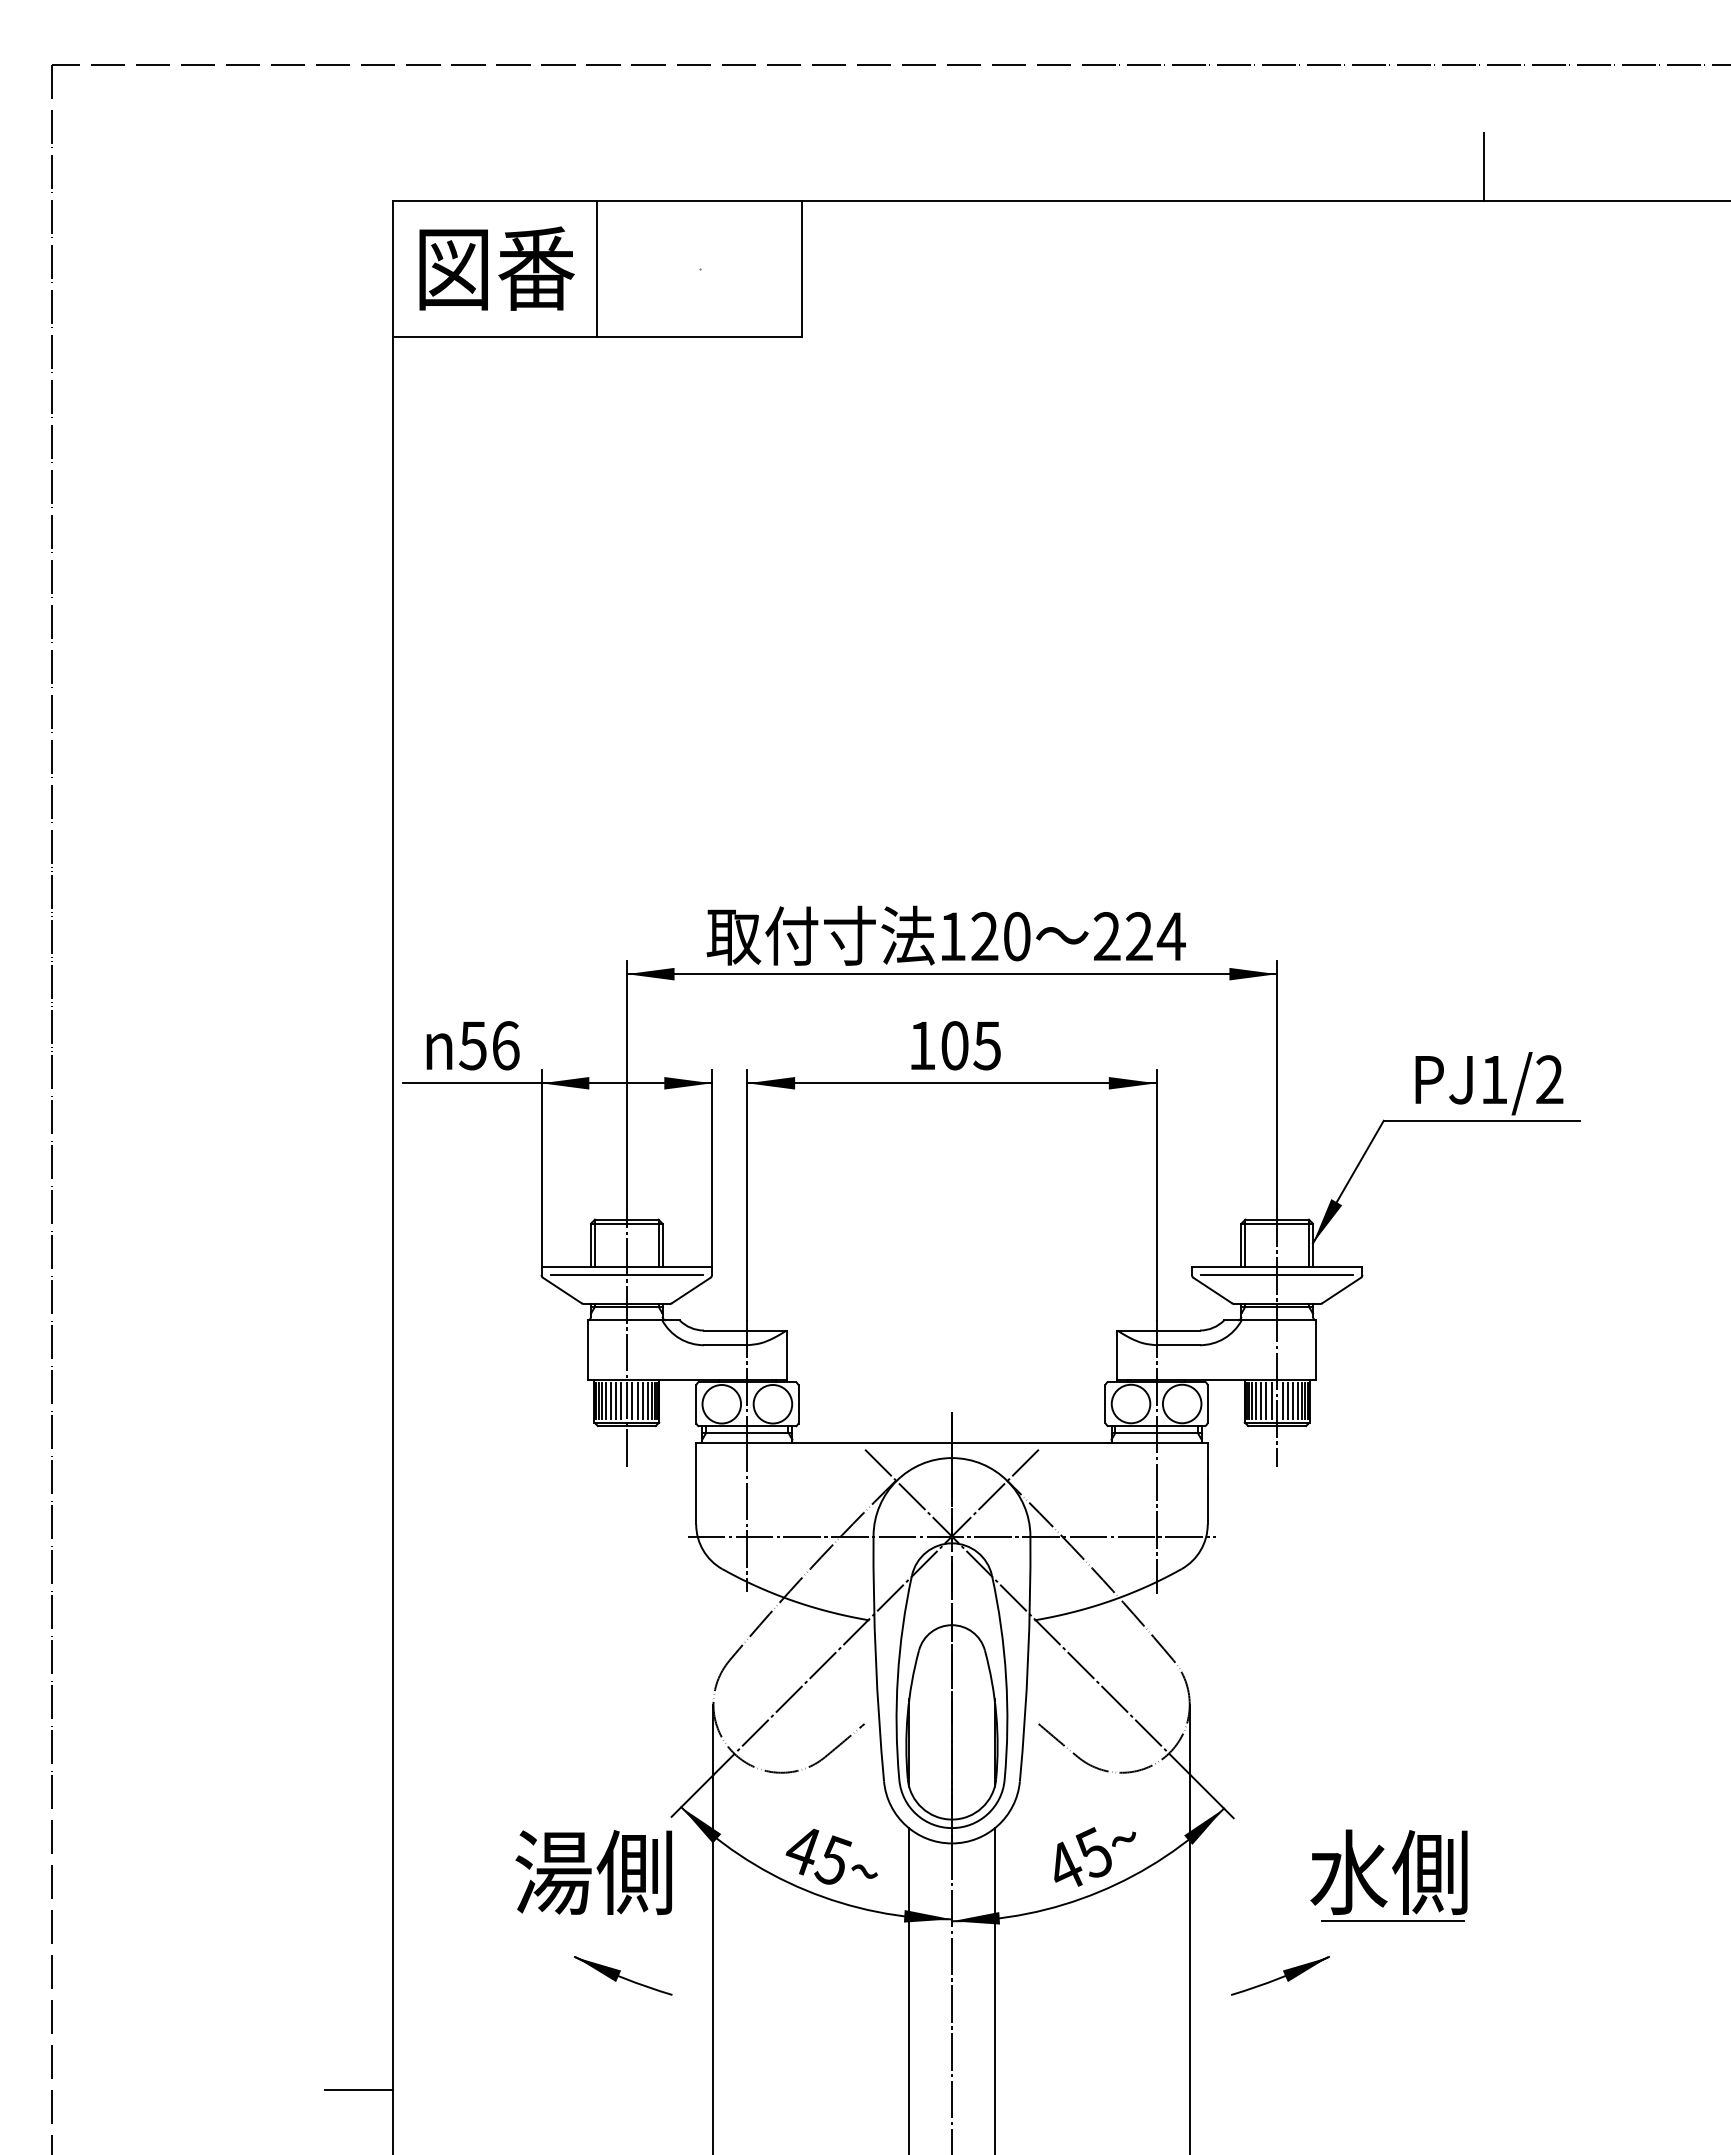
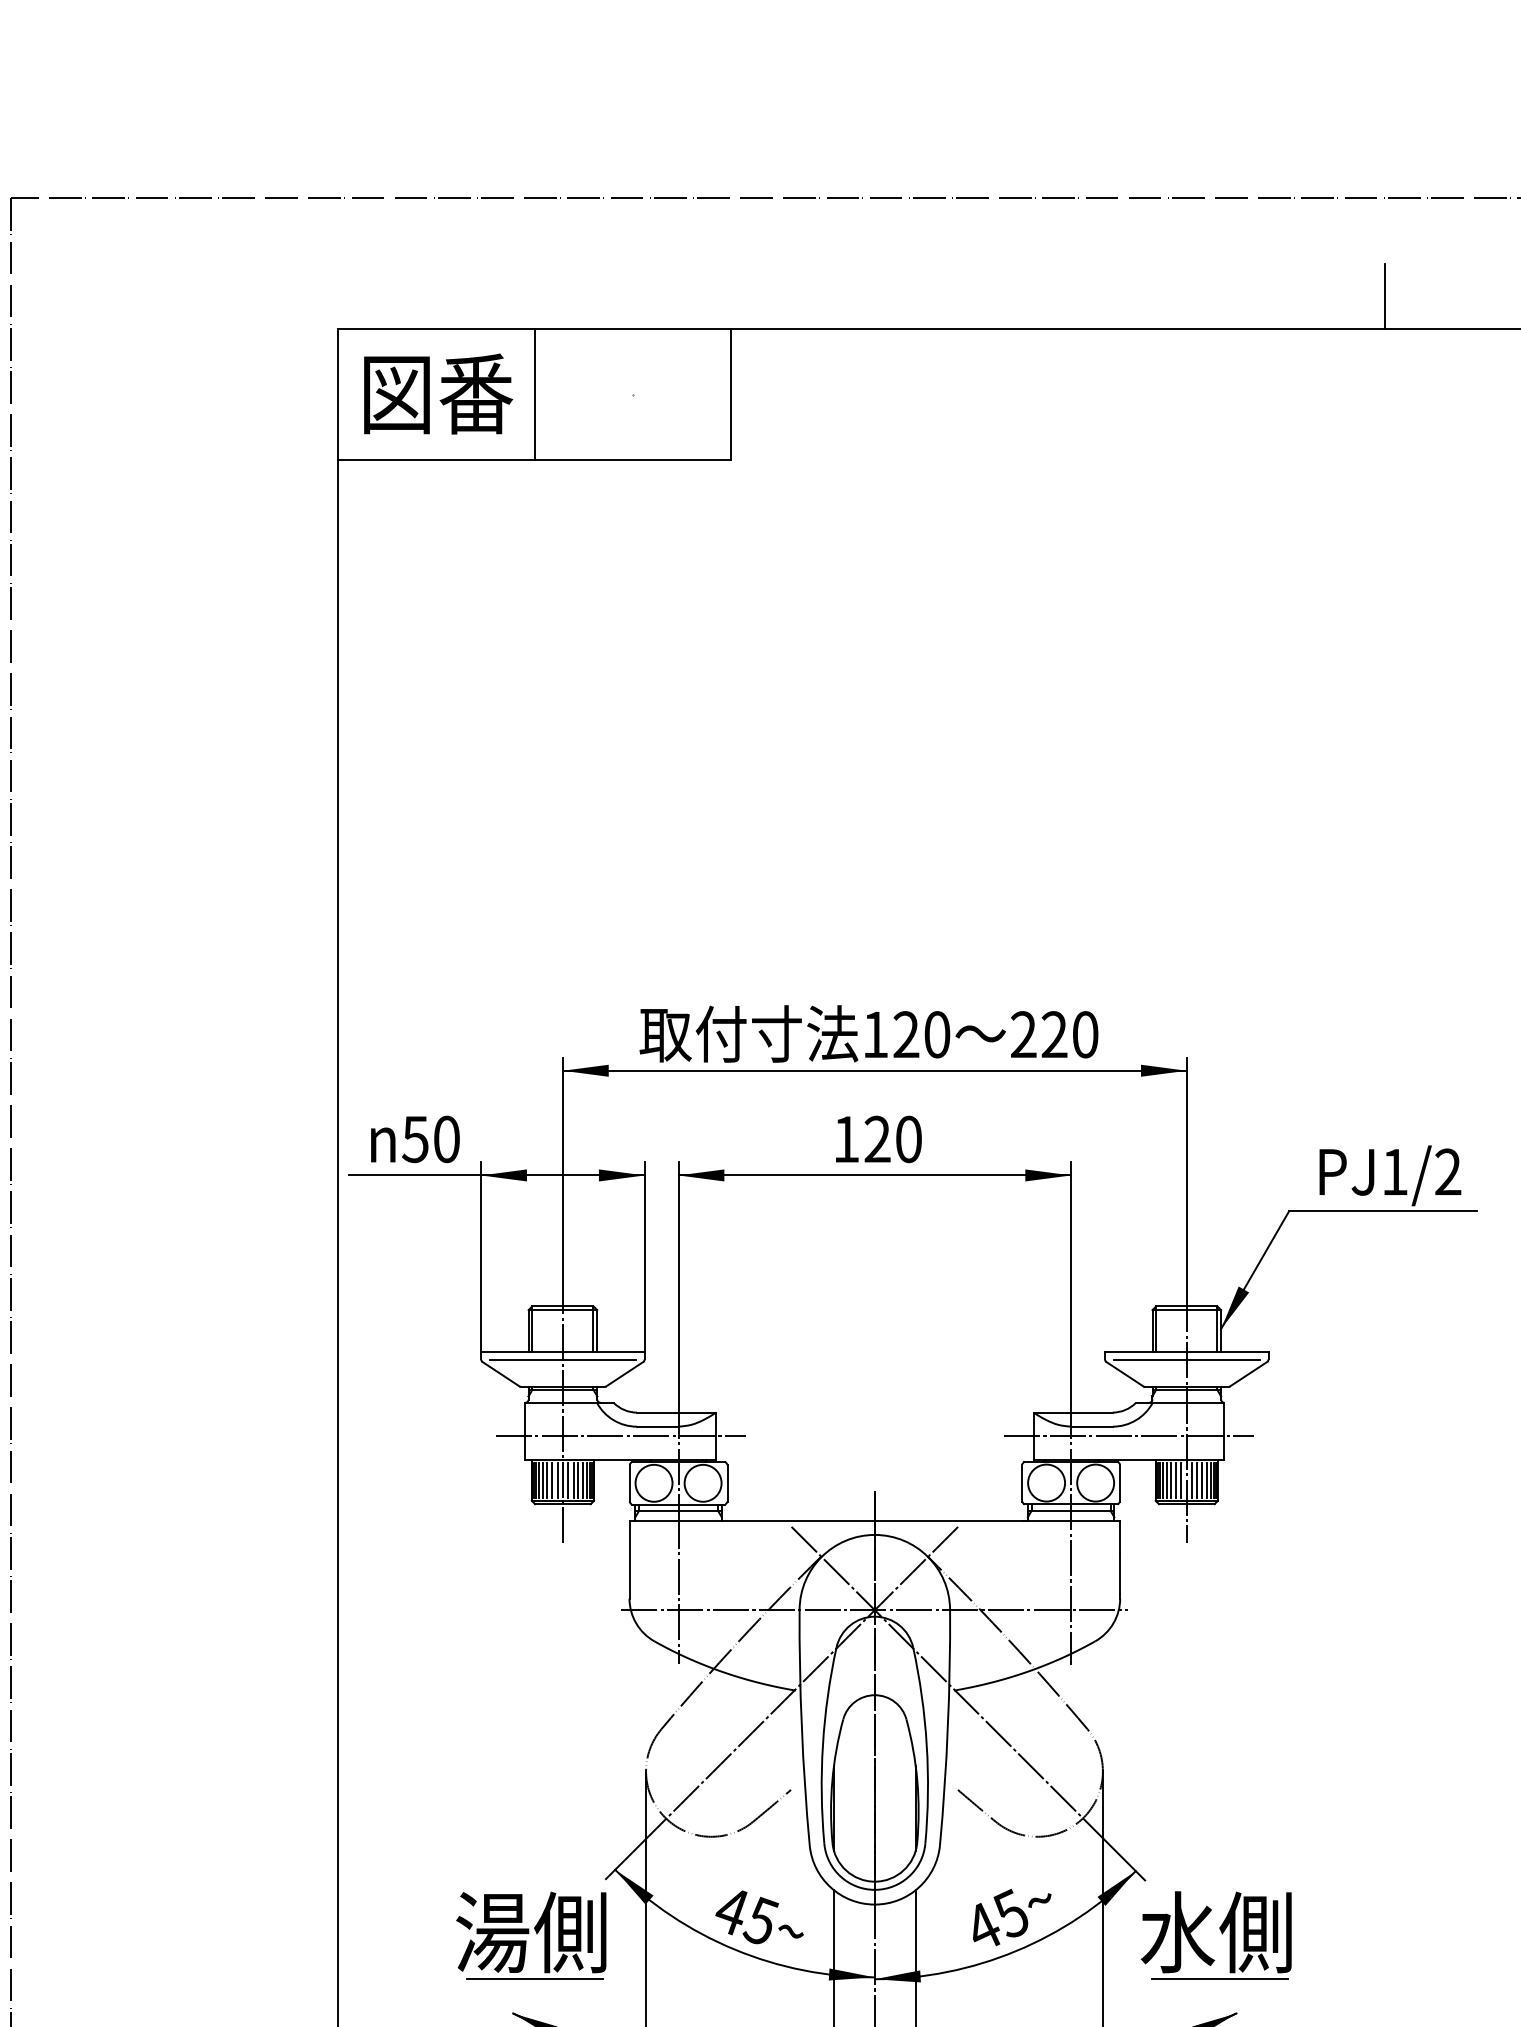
text: (1170, 936) -> (1084, 1034), 224 -> 220
text: (505, 1045) -> (446, 1139), 56 -> 50
text: (970, 1045) -> (892, 1139), 105 -> 120
line: (686, 1355) -> (620, 1436), added
line: (1216, 1355) -> (1128, 1436), added
part: (1394, 1873) -> (1221, 1933), moved
line: (597, 1921) -> (534, 1979), added

